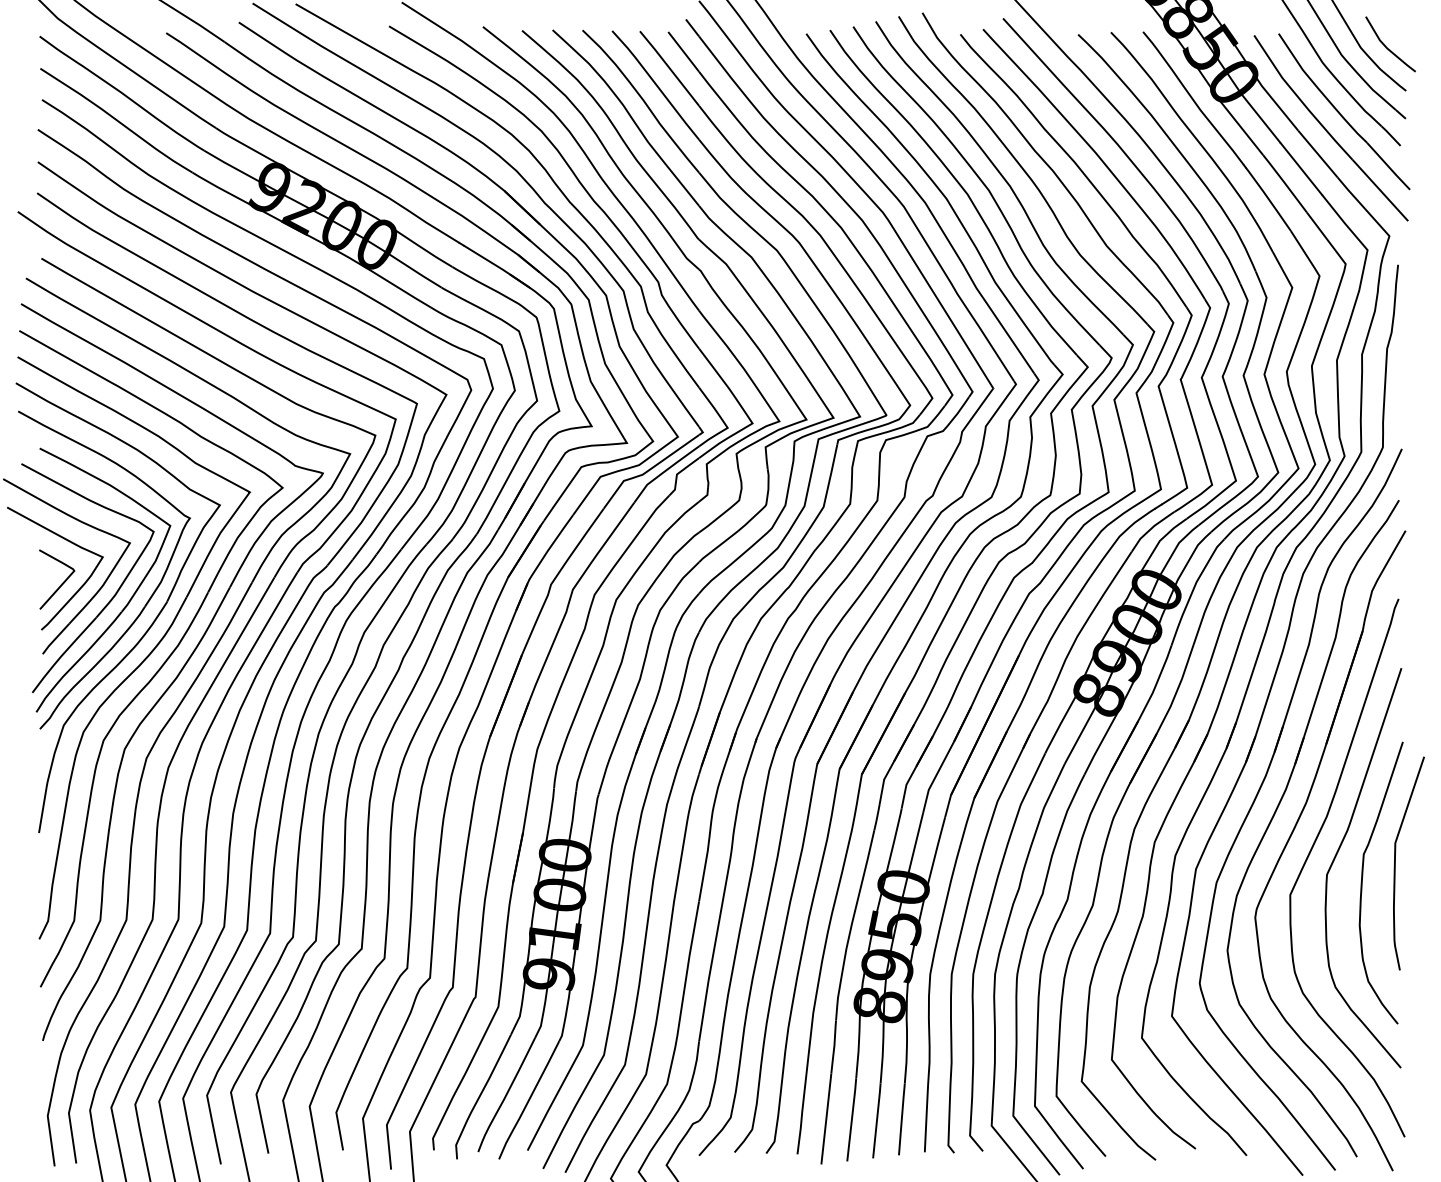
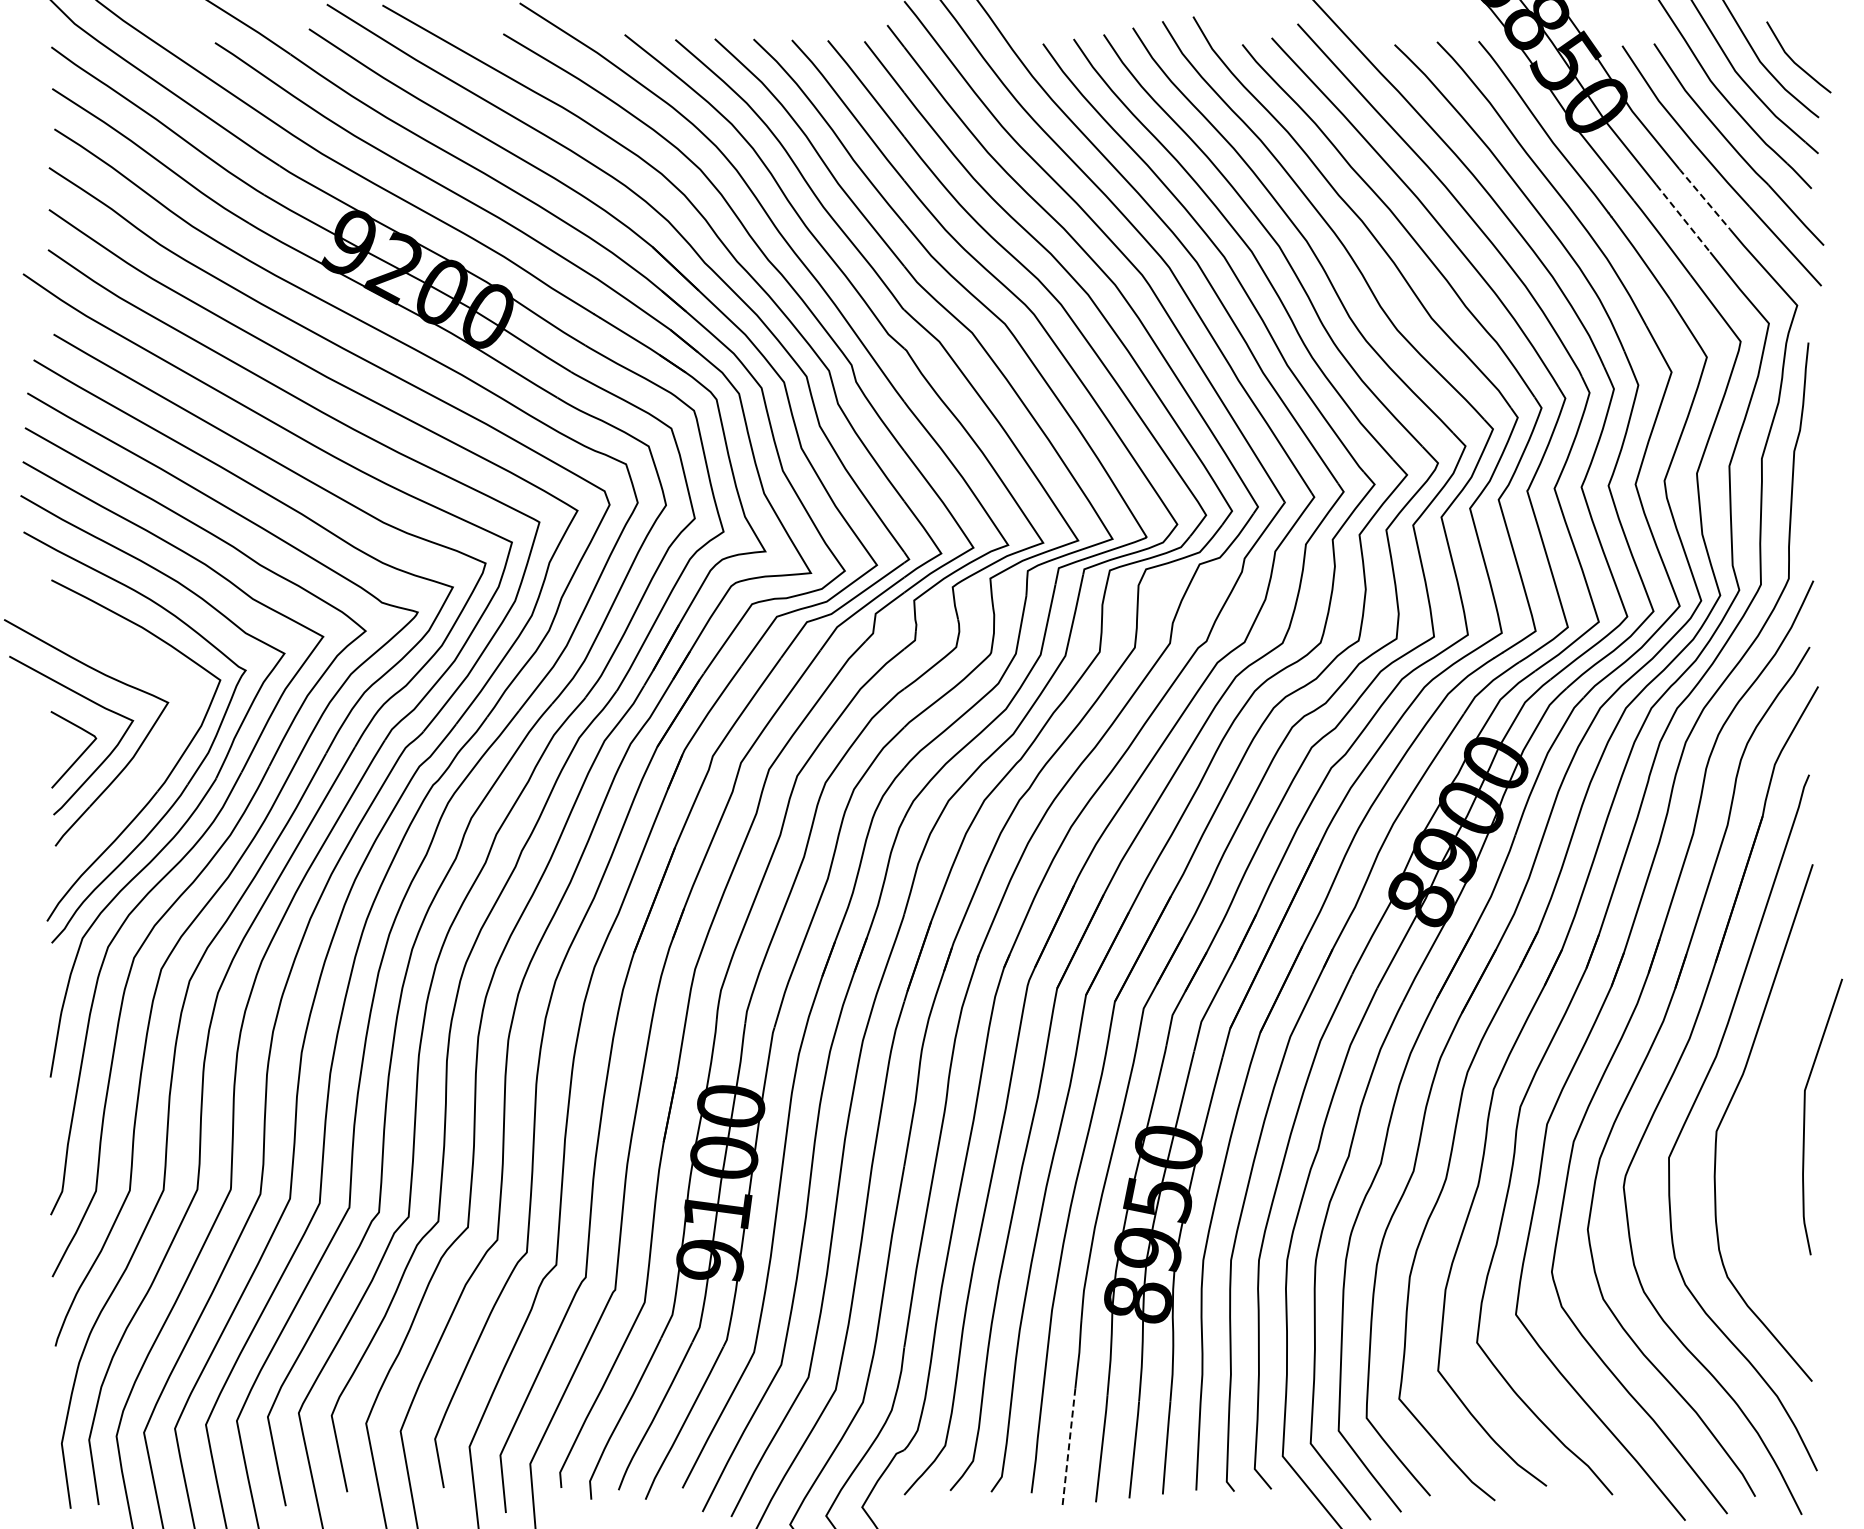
line: (1317, 154) -> (1704, 199), solid -> dashed
line: (1301, 169) -> (1683, 219), solid -> dashed
part: (112, 597) -> (145, 772), removed
curve: (1362, 882) -> (1762, 1141), removed
line: (826, 1119) -> (1068, 1447), solid -> dashed

